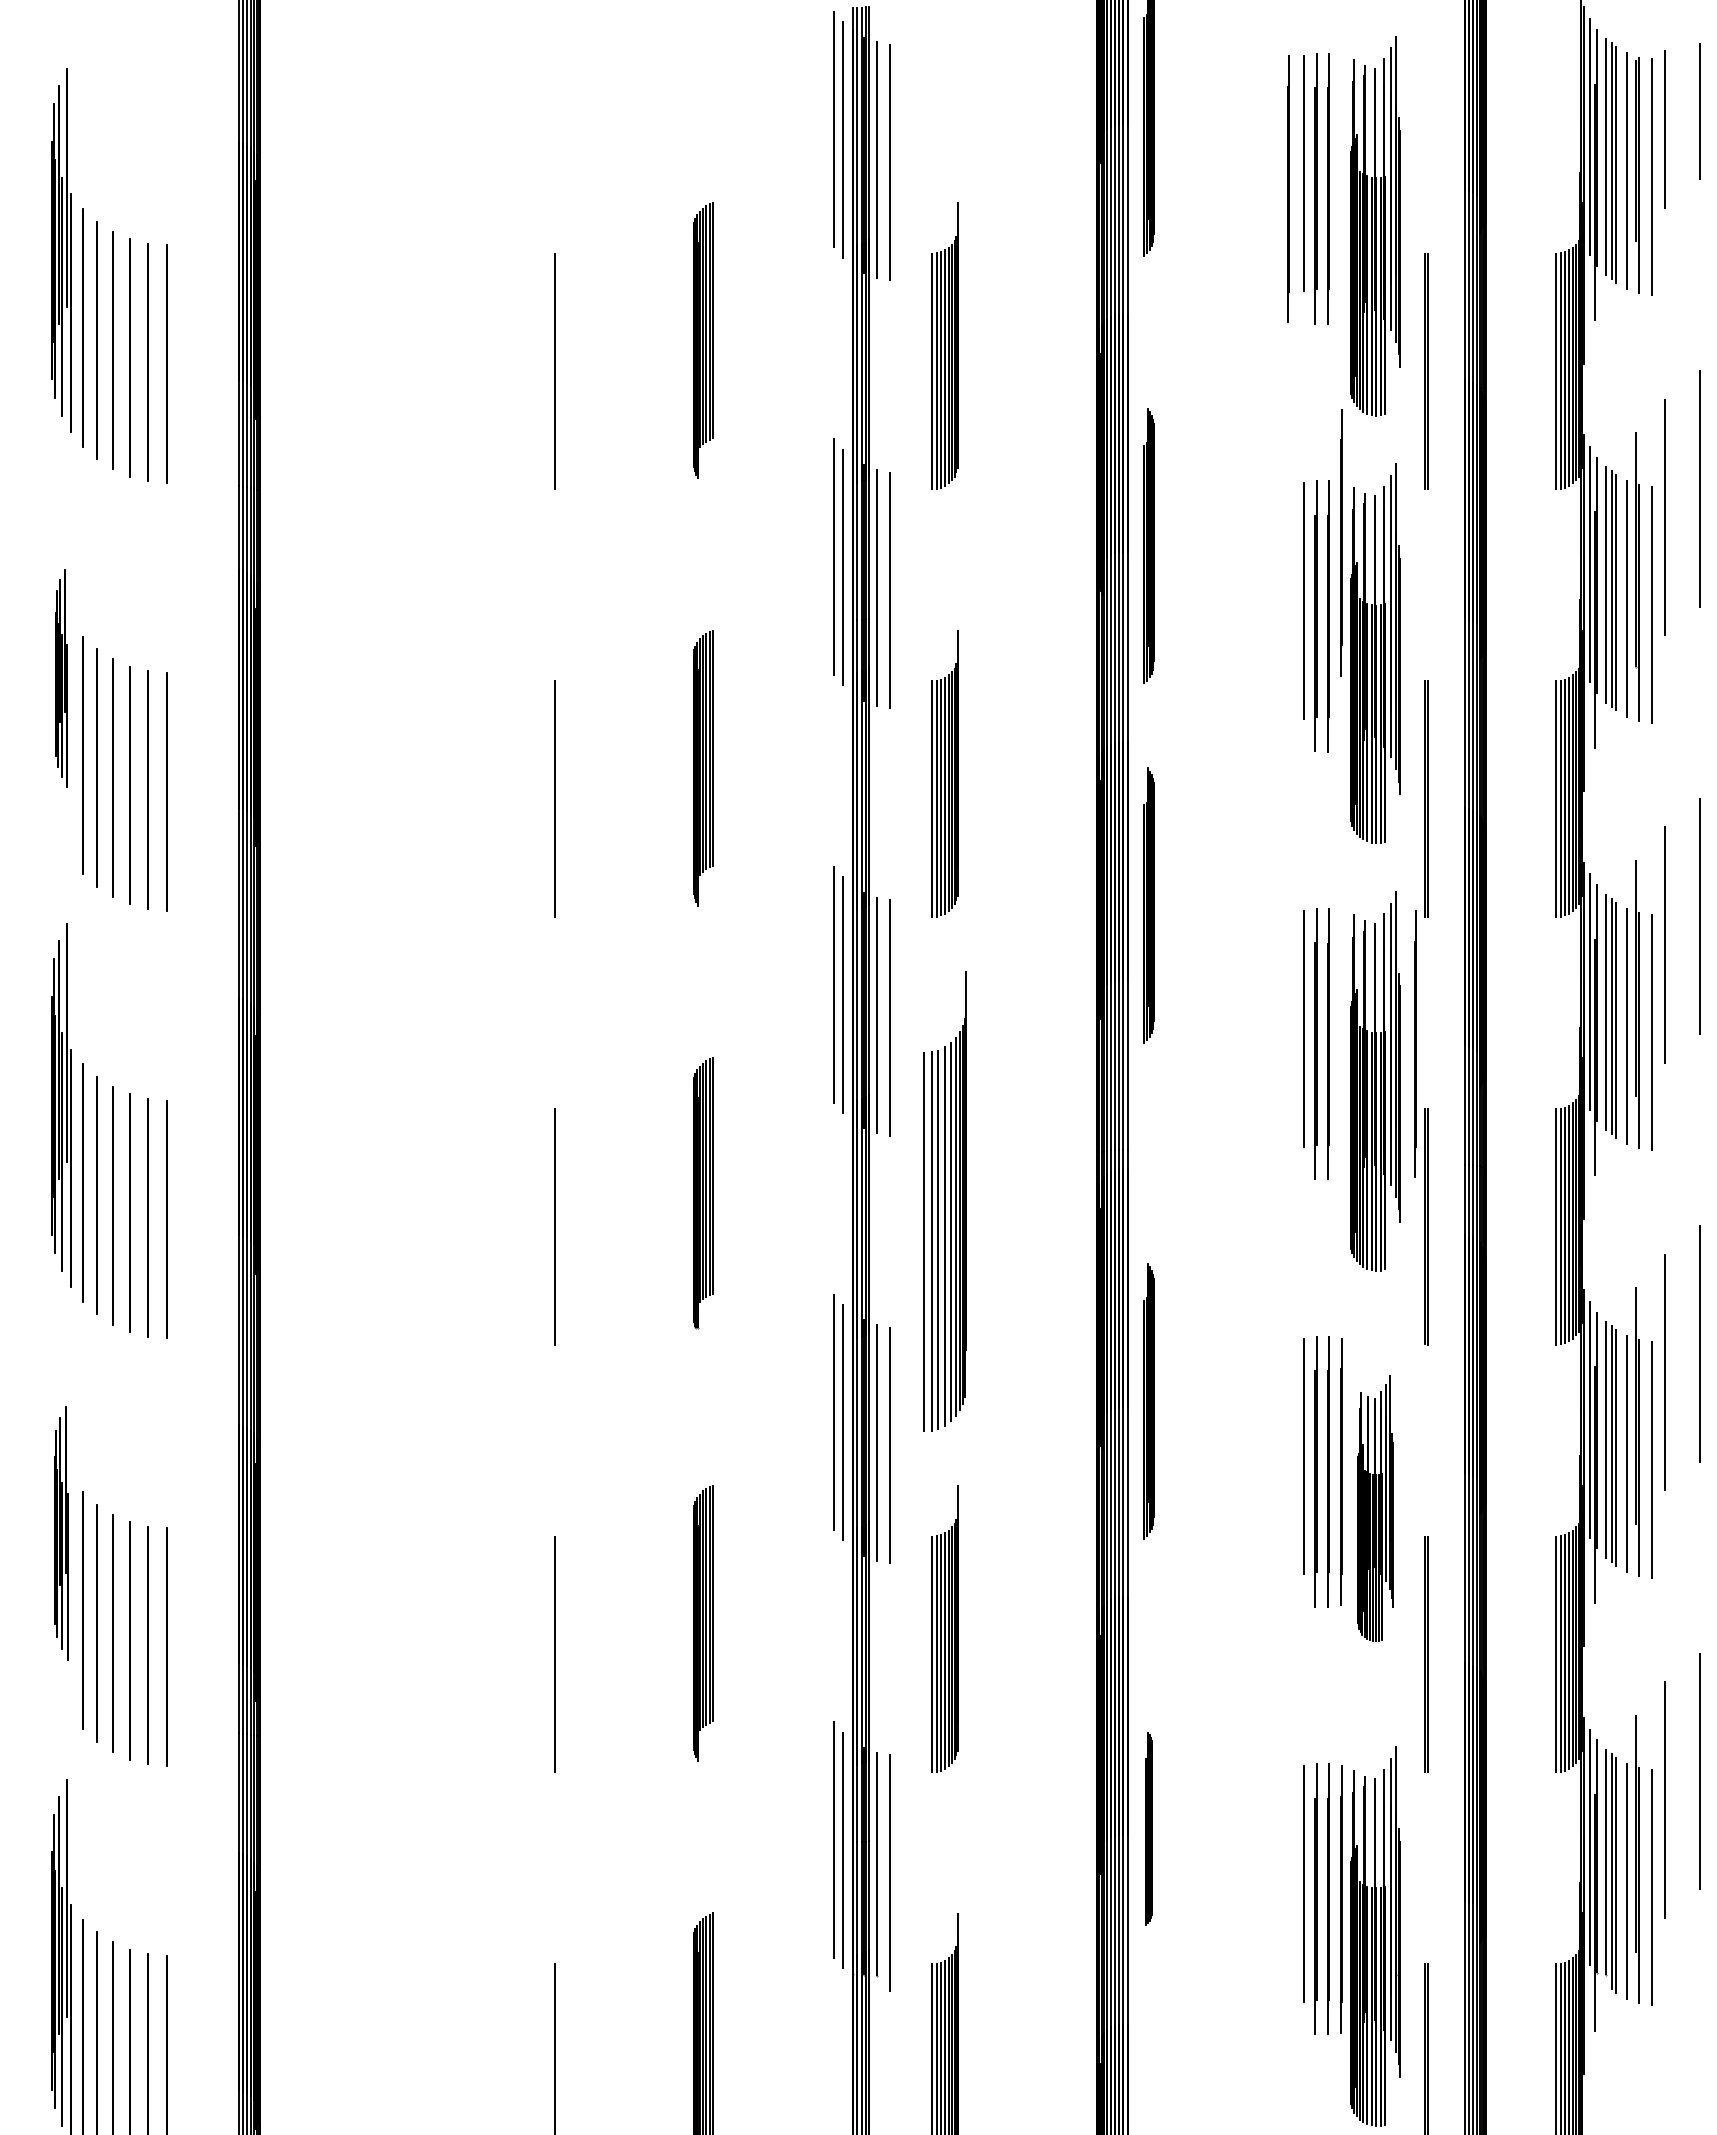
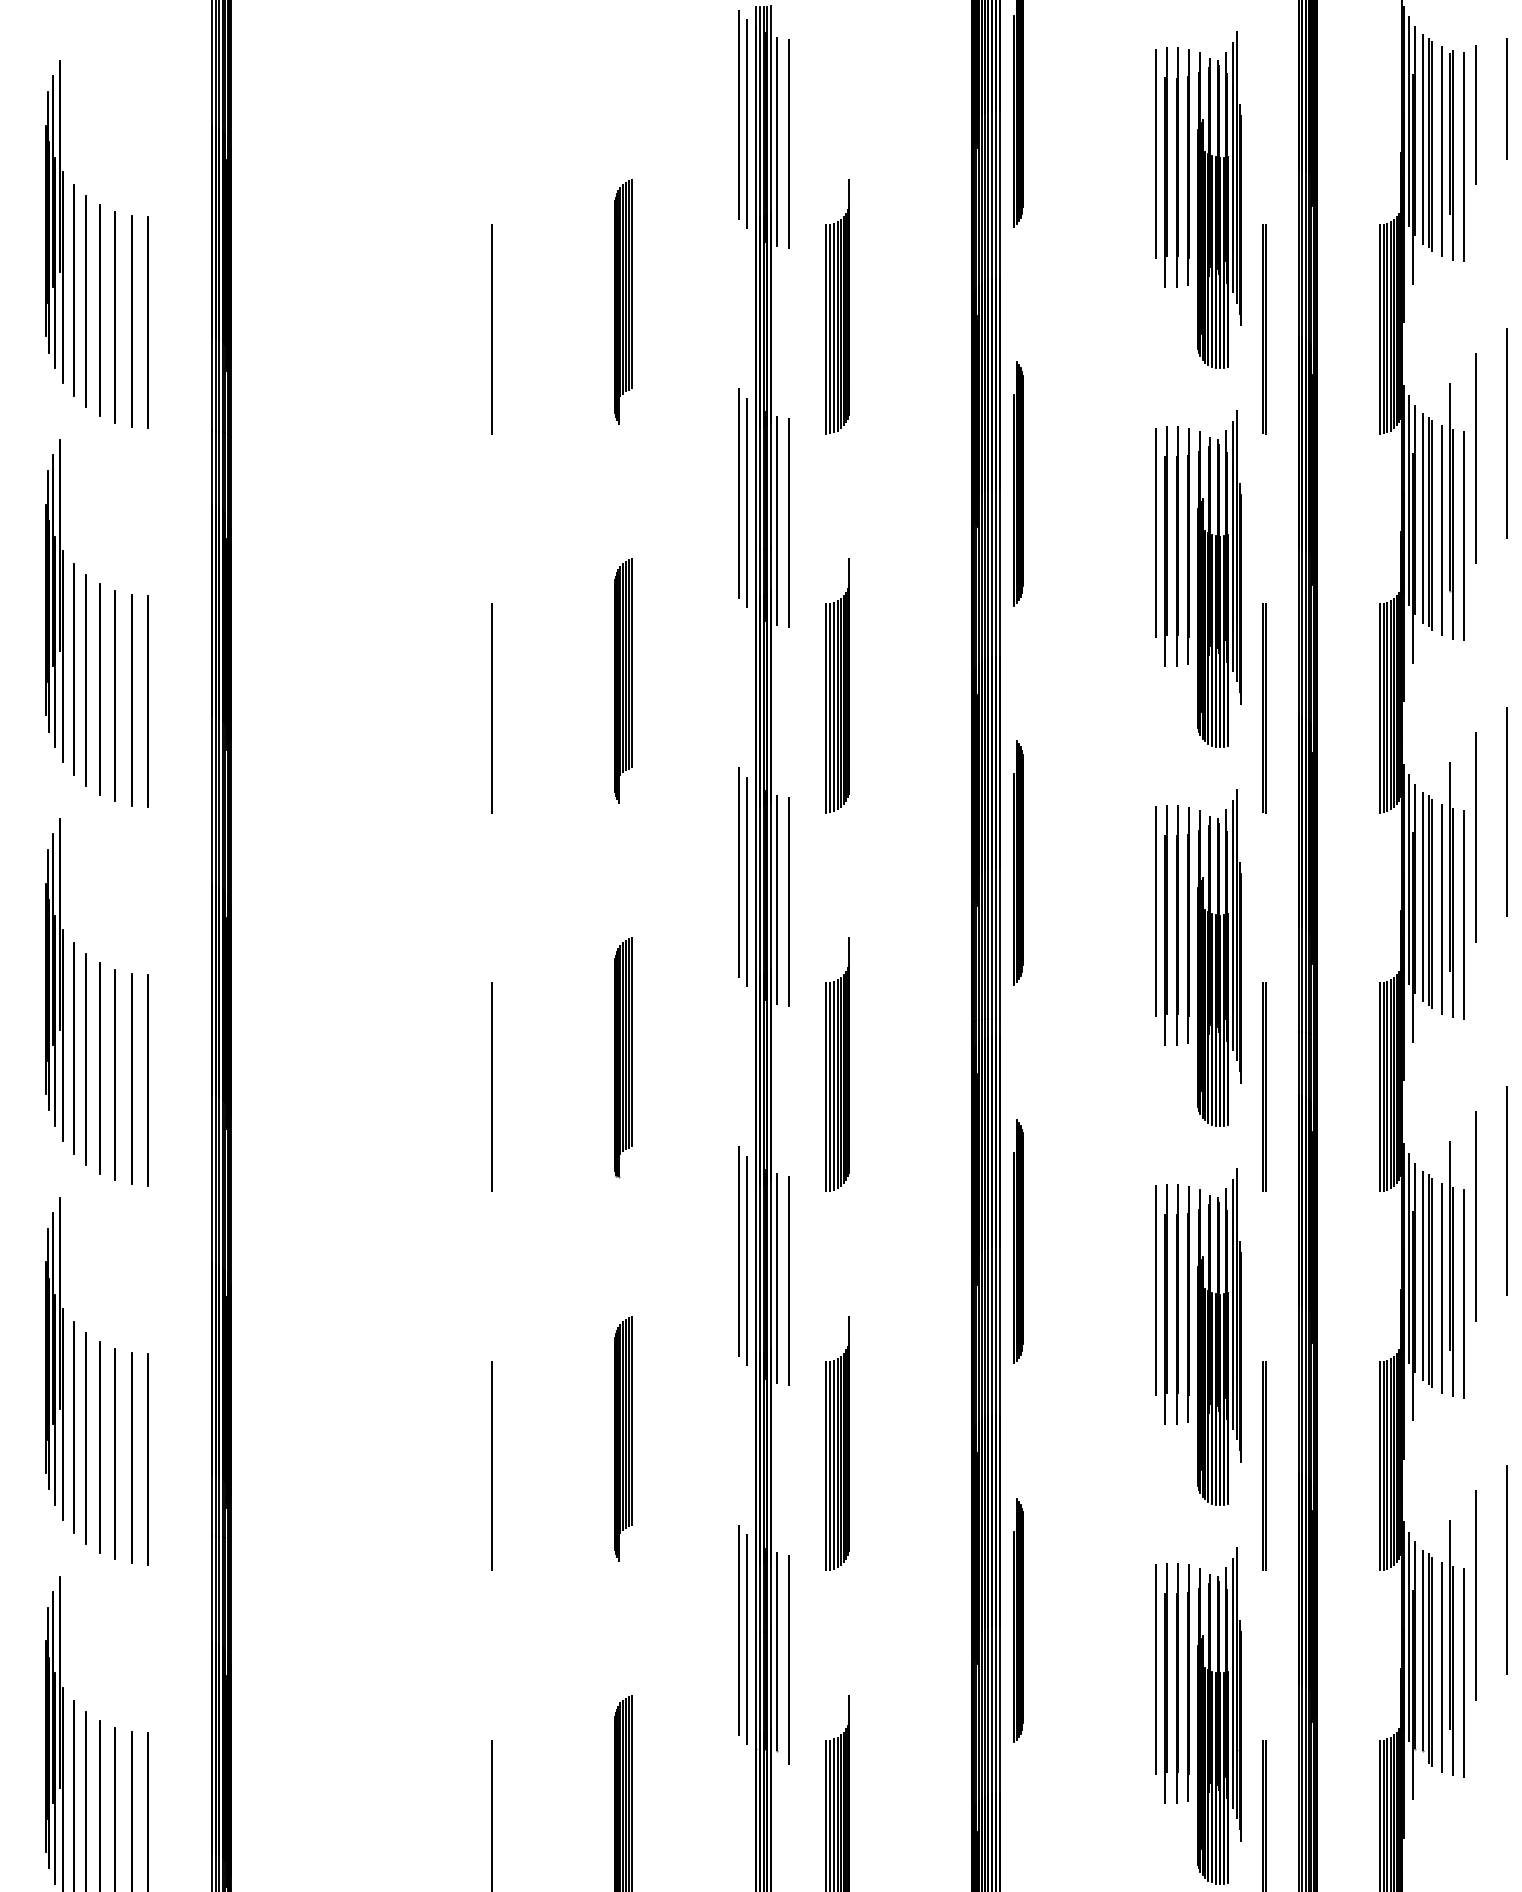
line: (1288, 188) -> (1189, 167), moved
line: (1341, 542) -> (1189, 546), moved
part: (61, 678) -> (54, 601), size x1.67
part: (1148, 905) -> (1017, 862), moved
line: (1415, 1043) -> (1189, 924), moved
part: (944, 1201) -> (837, 1064), size x0.62
part: (1375, 1508) -> (1219, 1336), size x1.43
part: (61, 1533) -> (54, 1358), size x1.43
part: (1148, 1828) -> (1017, 1620), size x1.43

